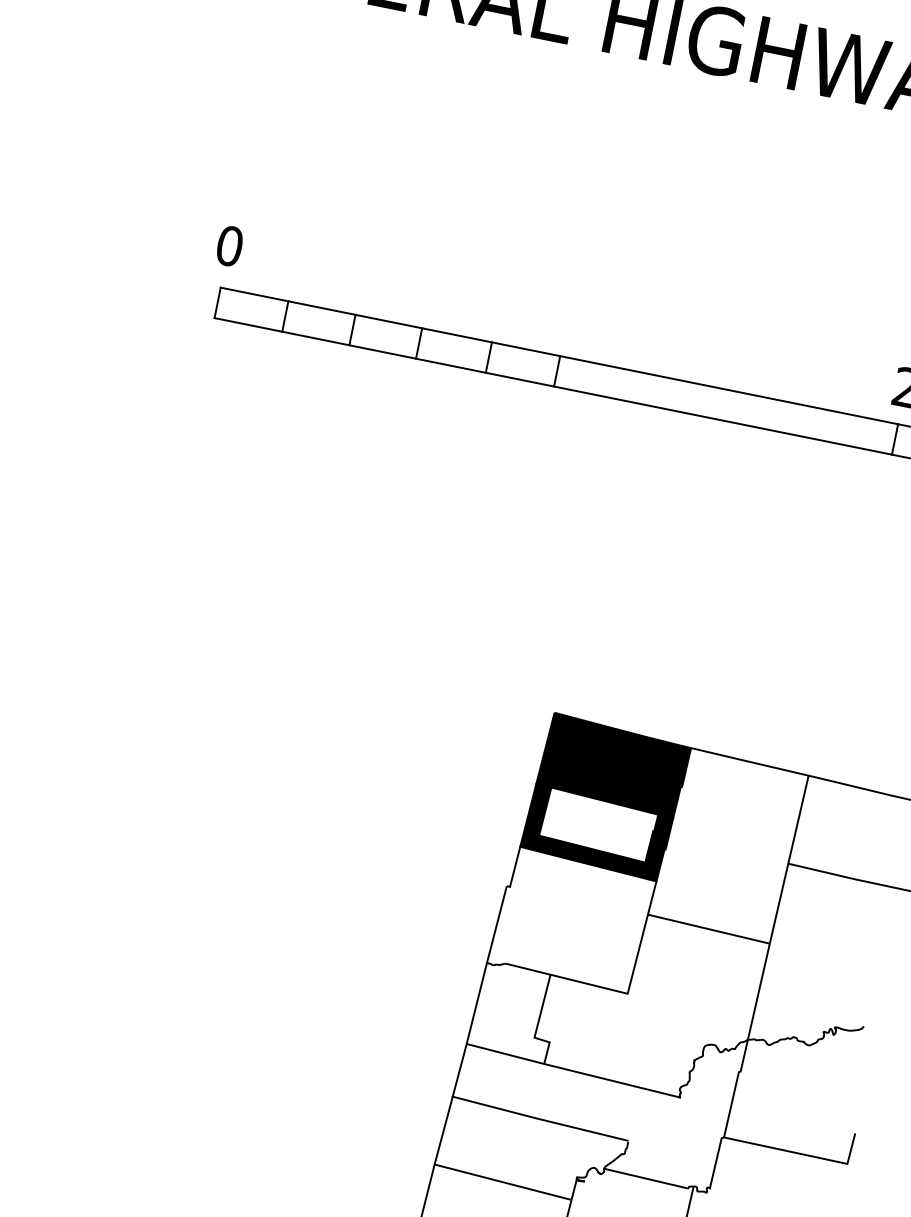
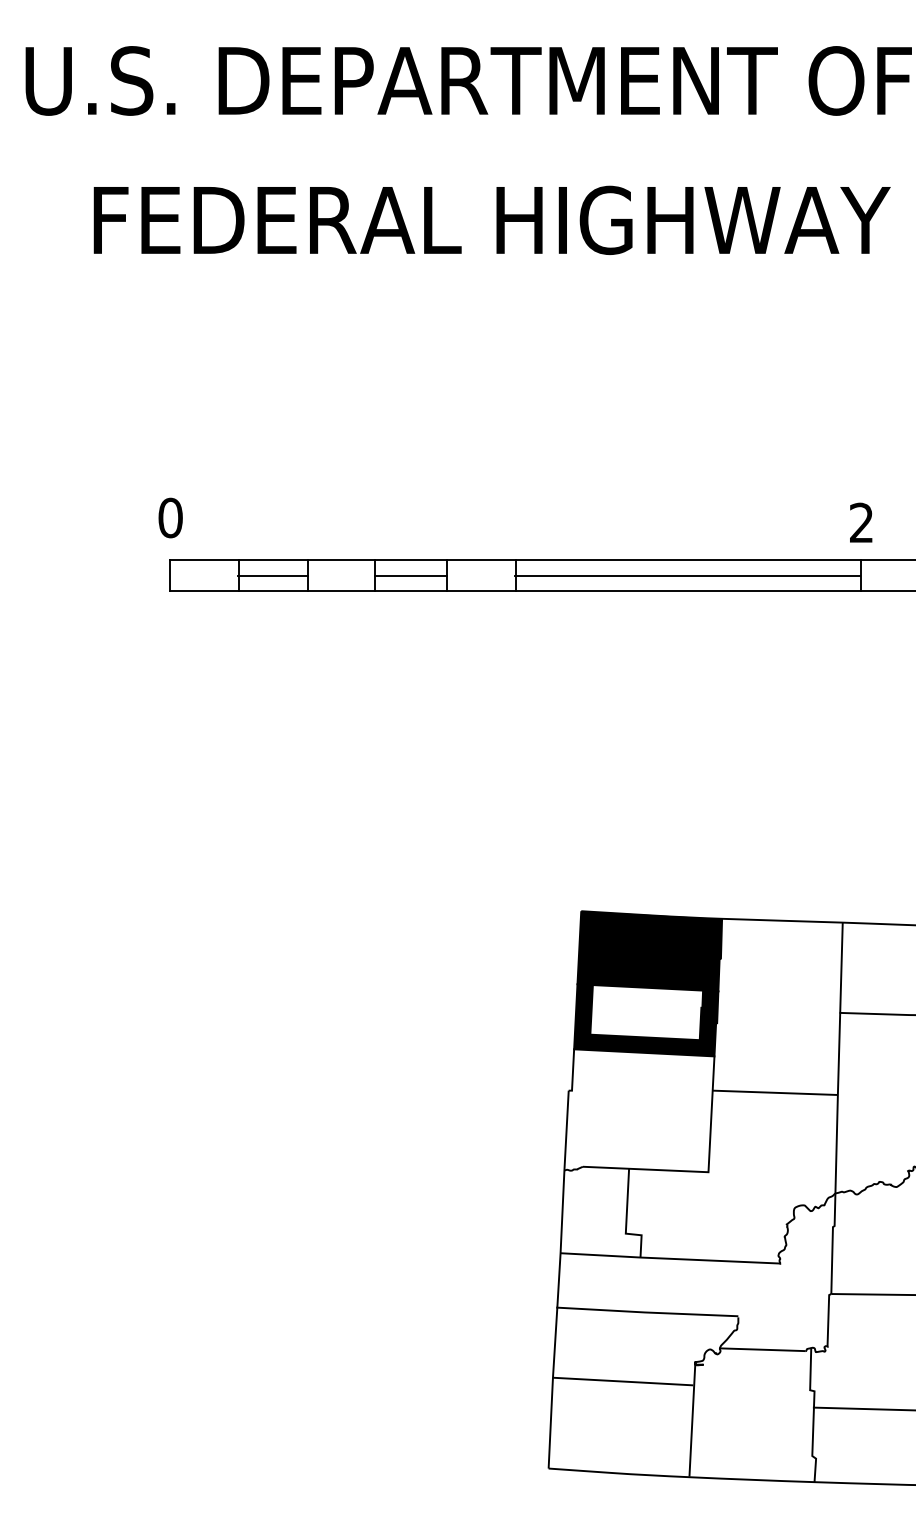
line: (318, 323) -> (272, 576), added
line: (453, 350) -> (410, 576), added
line: (724, 405) -> (687, 576), added

